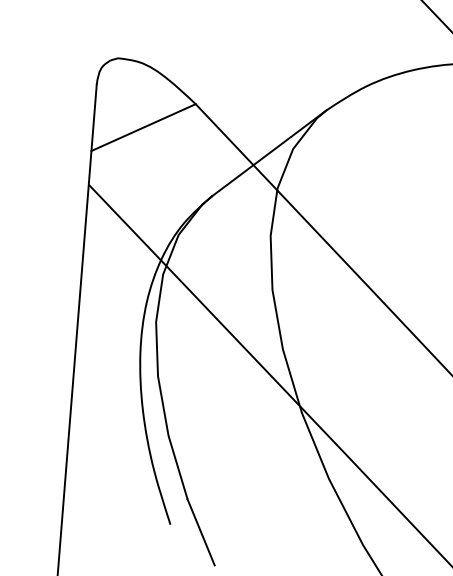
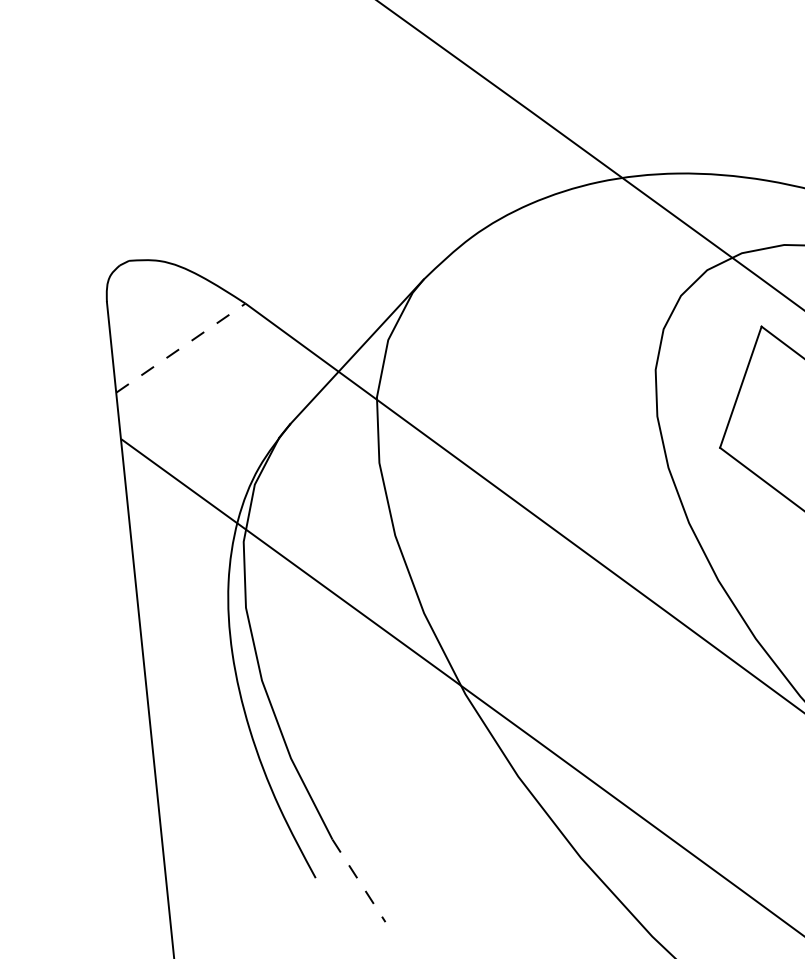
line: (143, 127) -> (180, 348), solid -> dashed
line: (201, 532) -> (359, 880), solid -> dashed

